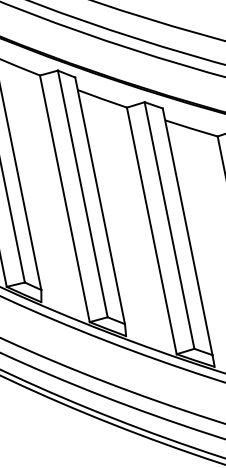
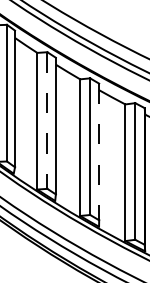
line: (83, 195) -> (47, 121), solid -> dashed
line: (188, 232) -> (99, 152), solid -> dashed

